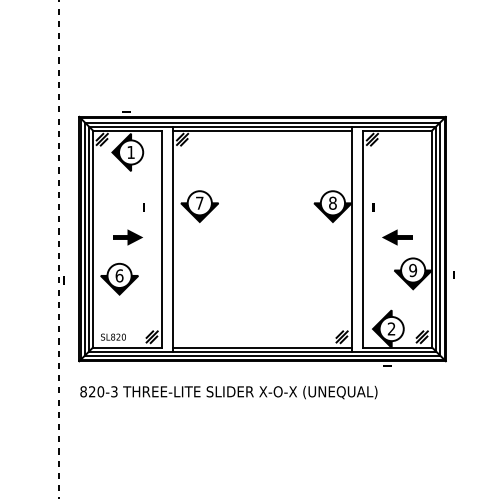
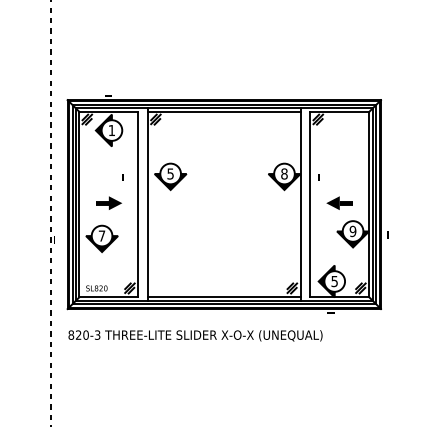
text: (199, 202) -> (170, 173), 7 -> 5
text: (118, 275) -> (101, 235), 6 -> 7
text: (391, 329) -> (334, 281), 2 -> 5

